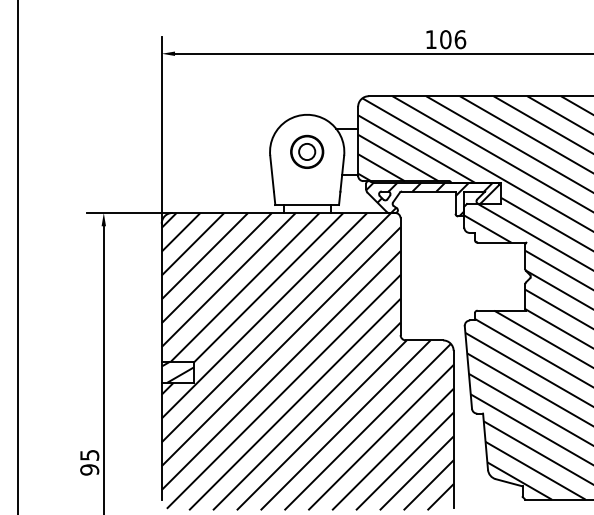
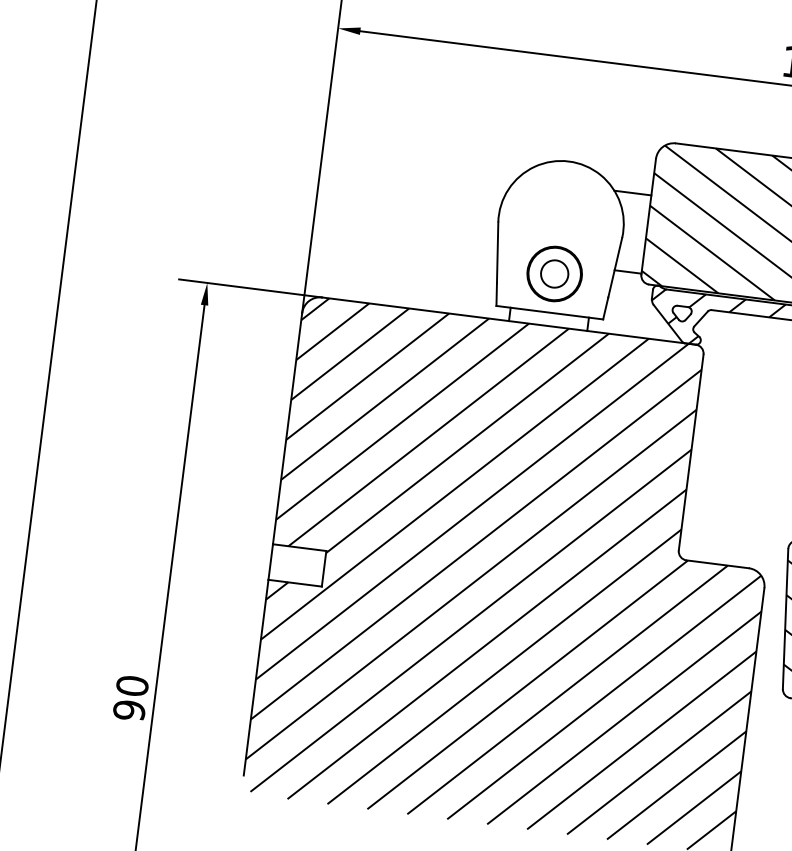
part: (307, 151) -> (555, 273), moved
hatch: (177, 371) -> (297, 564), removed
text: (89, 454) -> (132, 684), 95 -> 90

